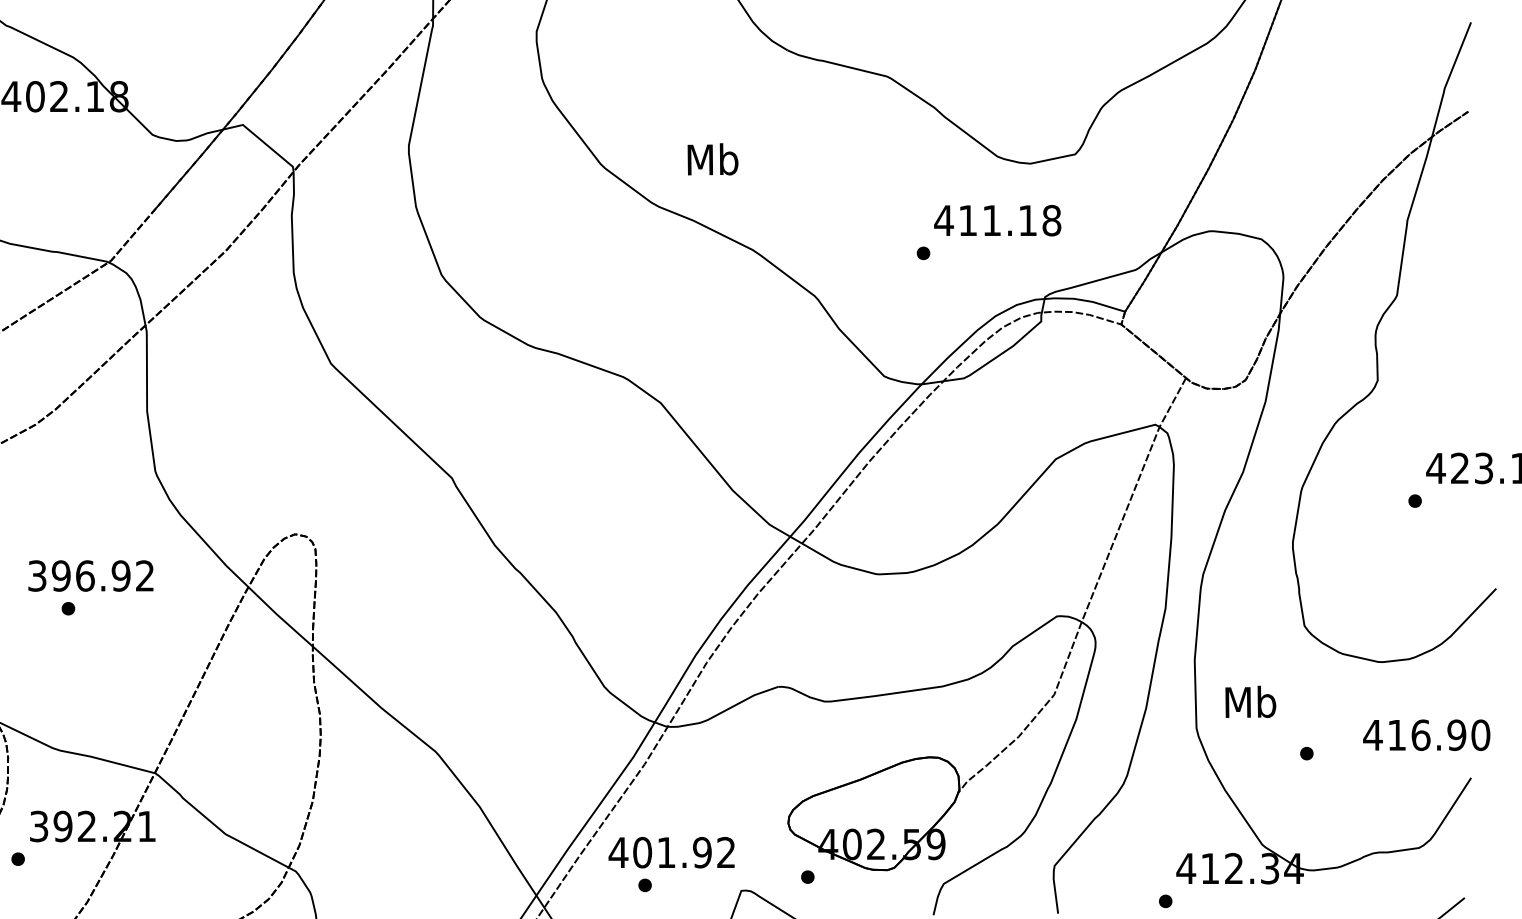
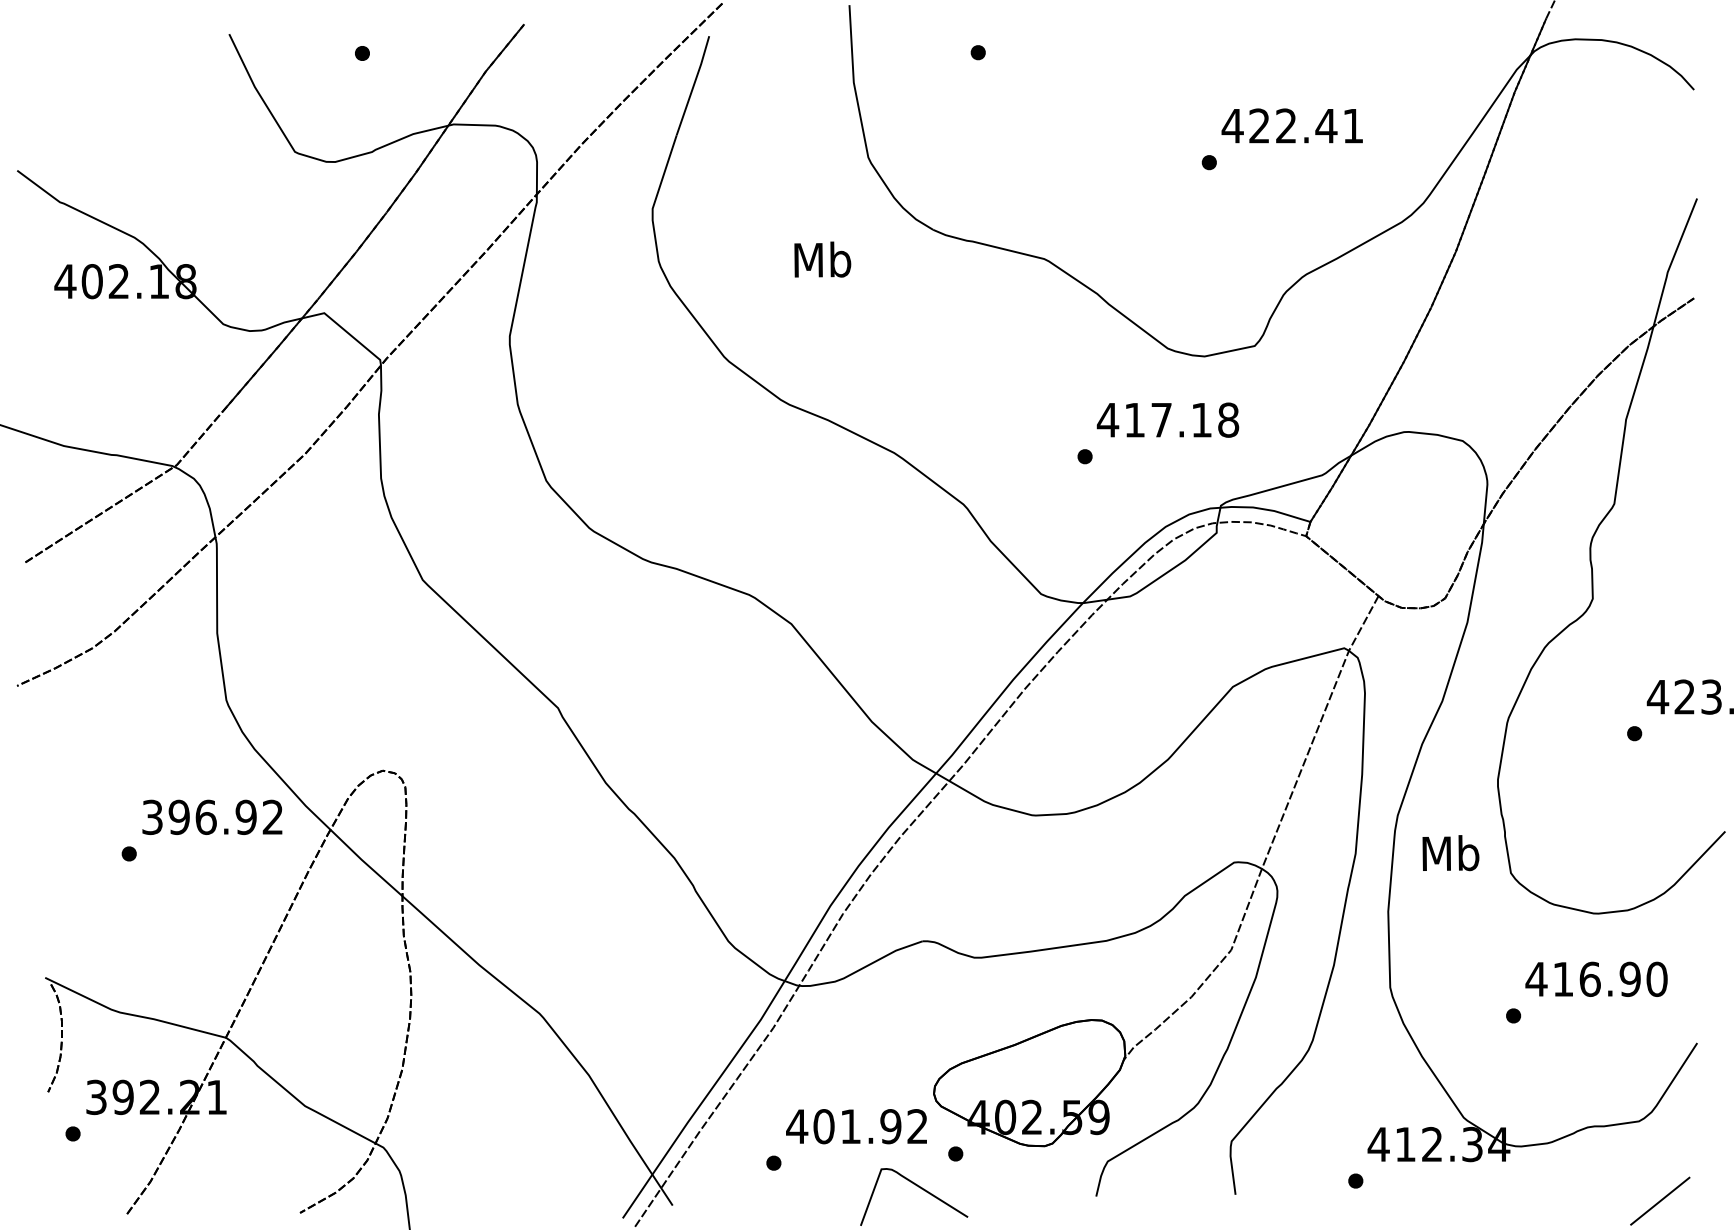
text: (712, 159) -> (822, 259), moved
text: (991, 220) -> (1161, 420), 411.18 -> 417.18
text: (91, 575) -> (212, 816), moved
text: (1250, 702) -> (1450, 853), moved
text: (1426, 734) -> (1596, 978), moved
text: (671, 852) -> (856, 1126), moved

